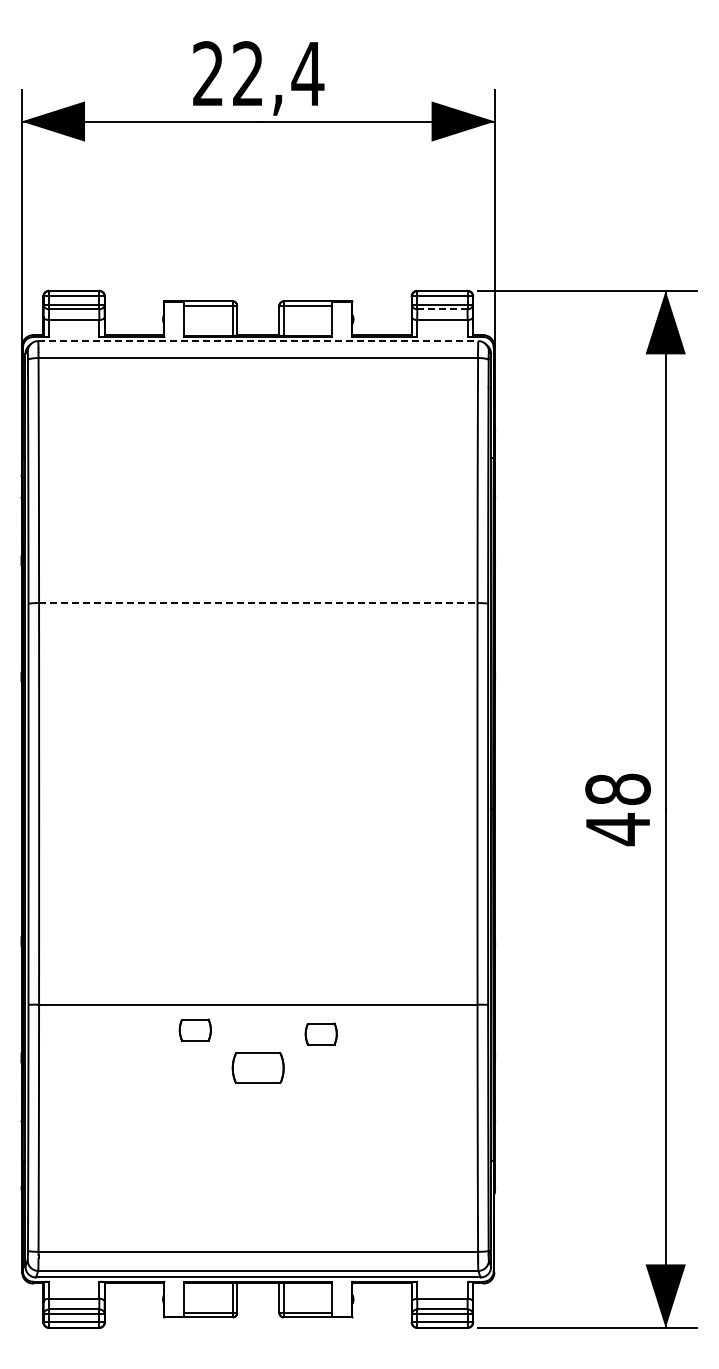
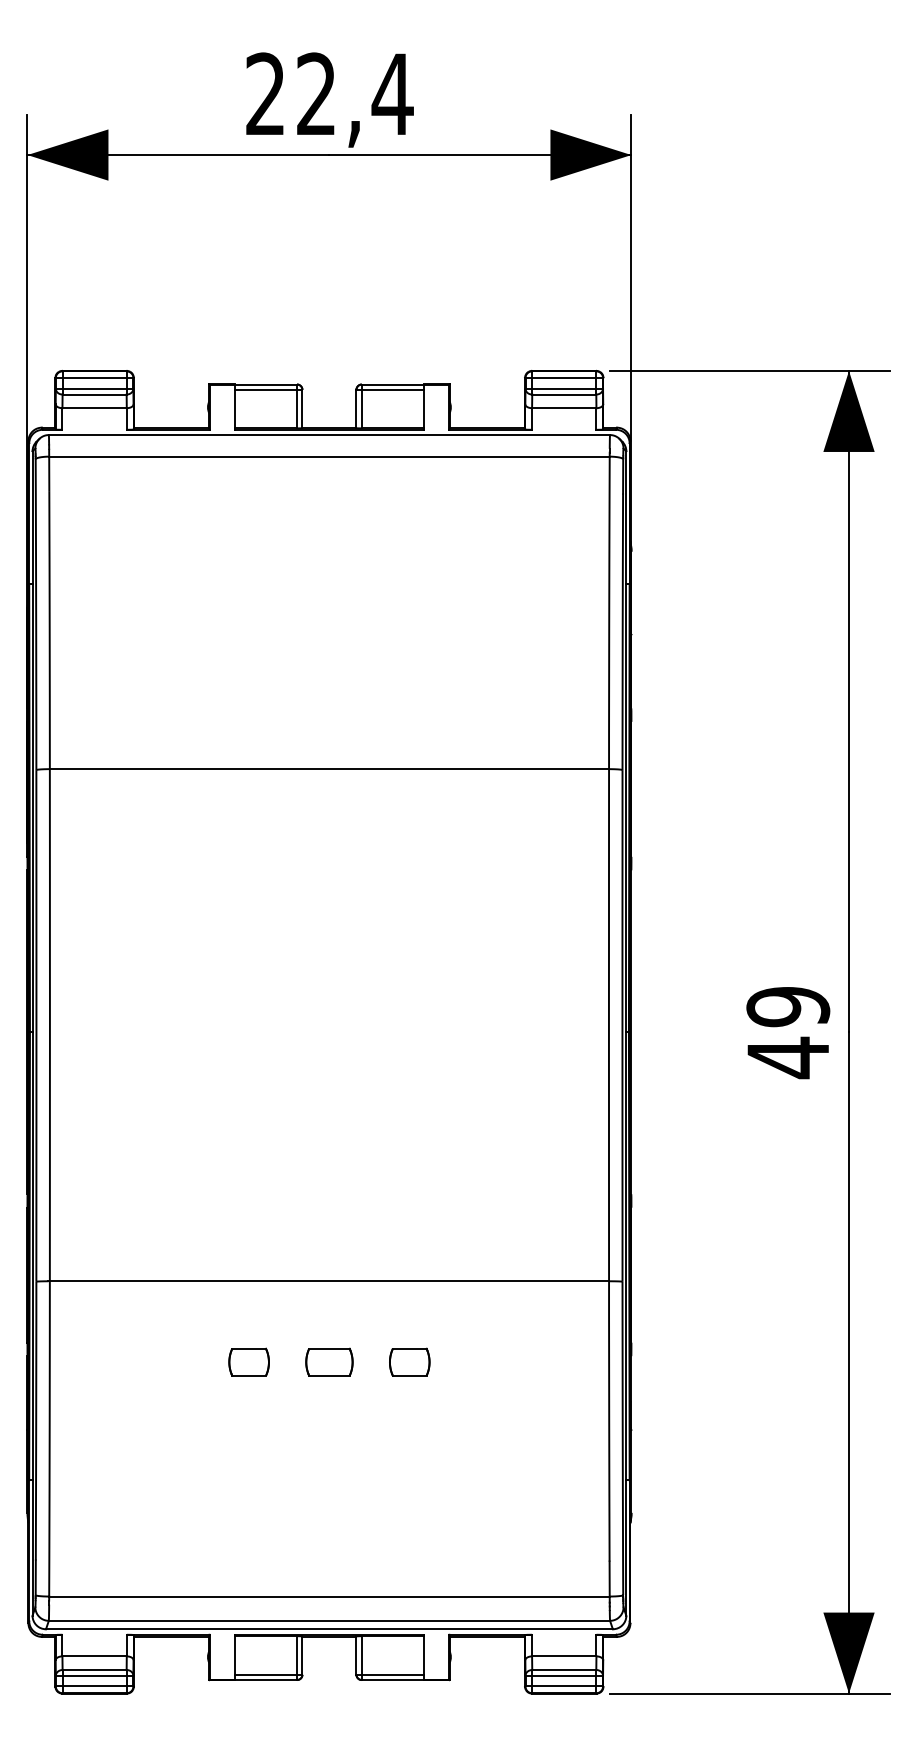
line: (442, 309) -> (564, 394), dashed -> solid
line: (258, 341) -> (329, 435), dashed -> solid
line: (258, 603) -> (329, 769), dashed -> solid
text: (617, 789) -> (787, 1006), 48 -> 49
part: (194, 1029) -> (248, 1361), moved
part: (320, 1033) -> (408, 1361), moved
part: (258, 1067) -> (329, 1361), size x0.71

